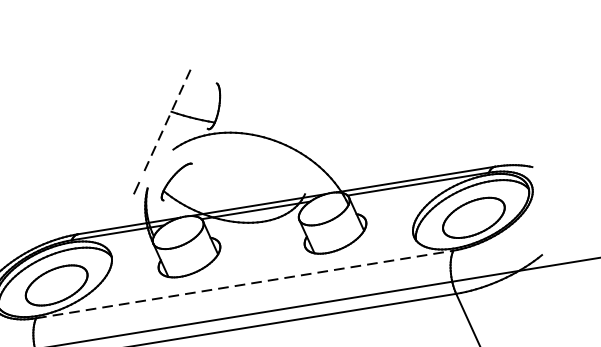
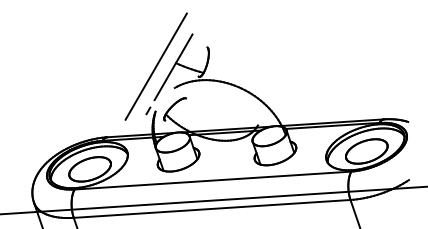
line: (168, 118) -> (173, 67), dashed -> solid
line: (140, 119) -> (155, 66), added
line: (244, 284) -> (212, 180), dashed -> solid

